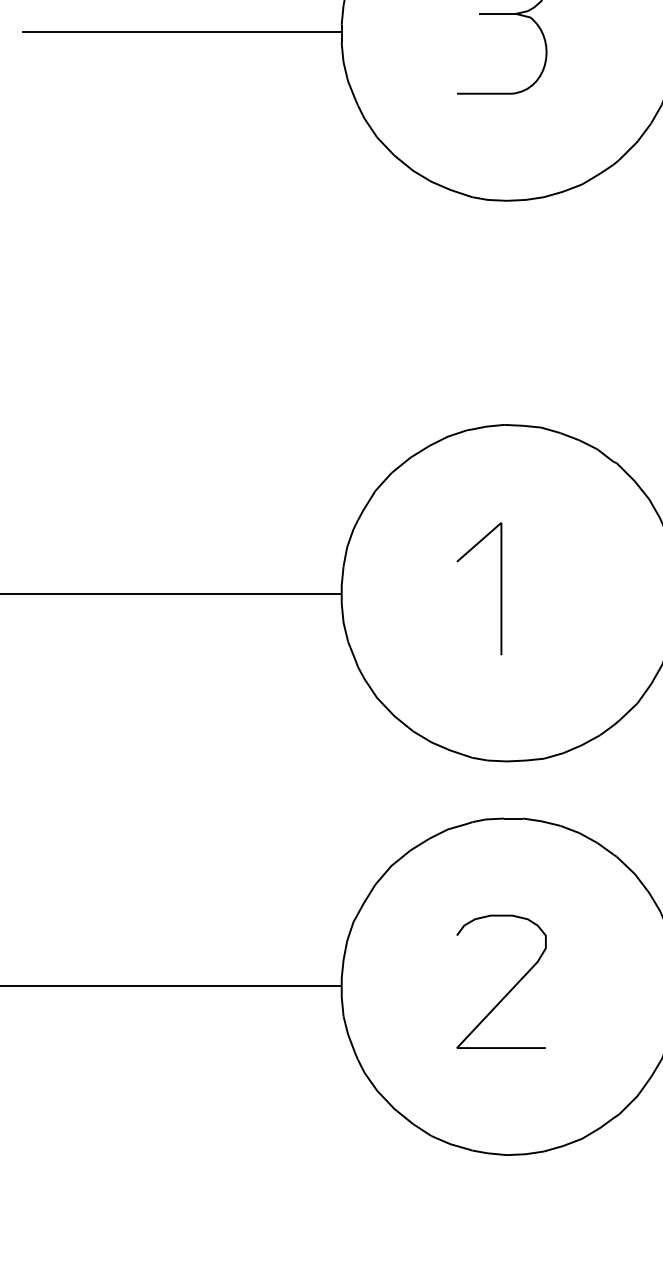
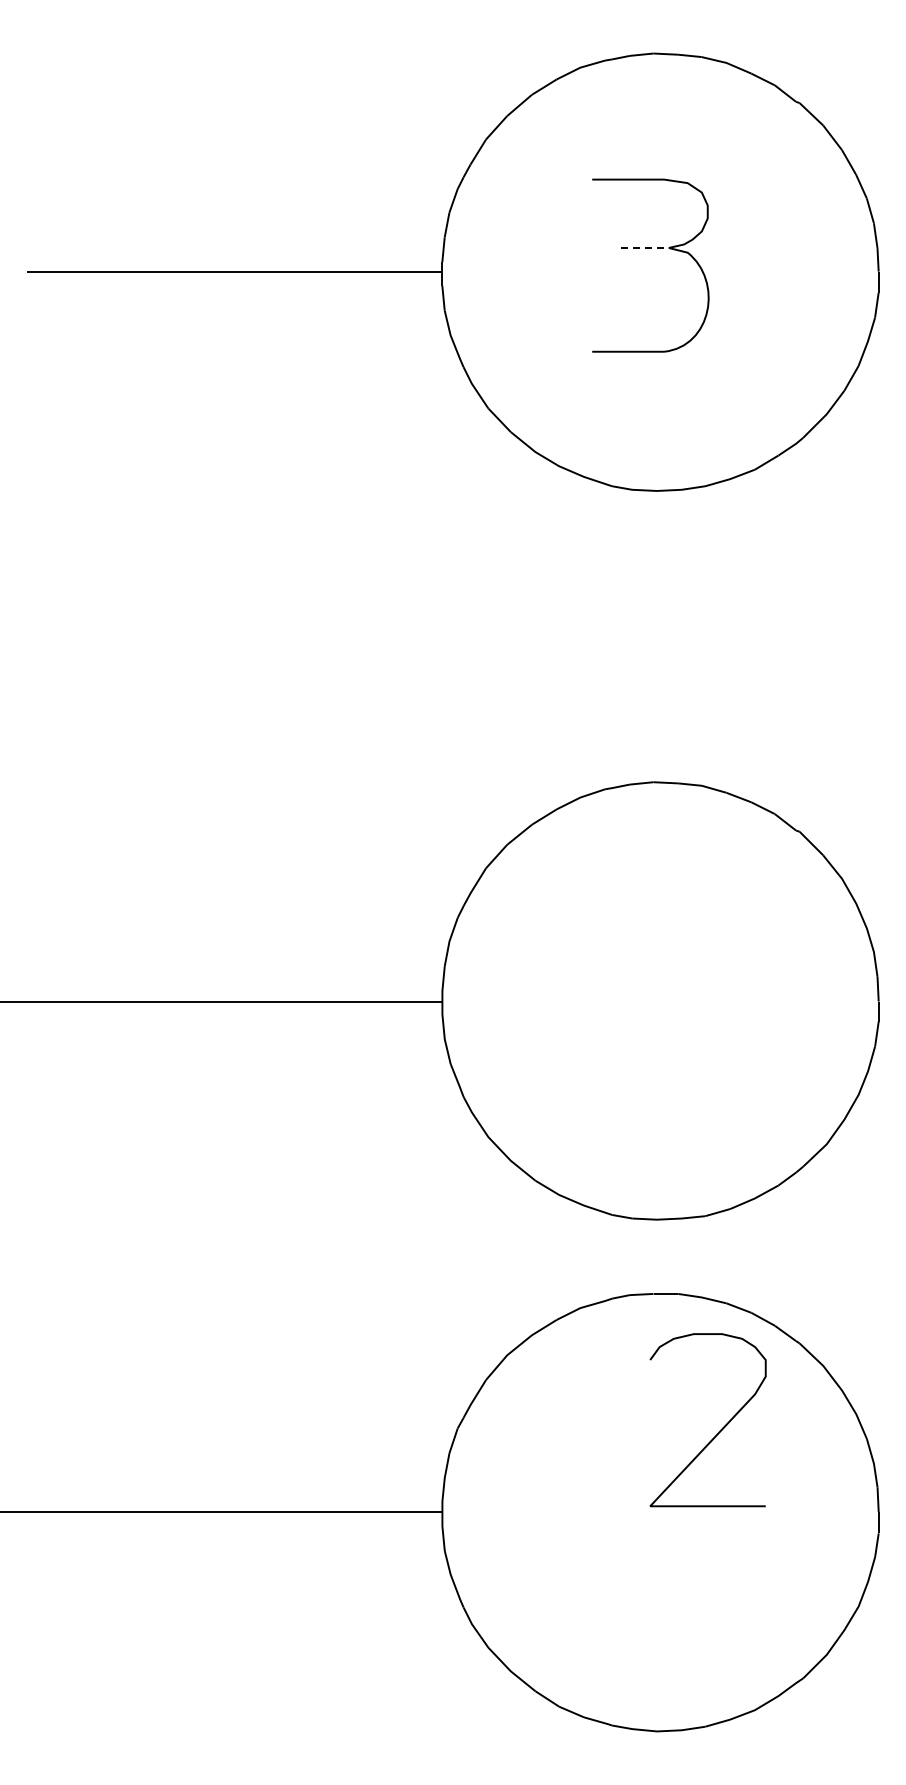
line: (497, 13) -> (645, 247), solid -> dashed
line: (501, 588) -> (649, 995), removed
curve: (509, 990) -> (718, 1431), moved

